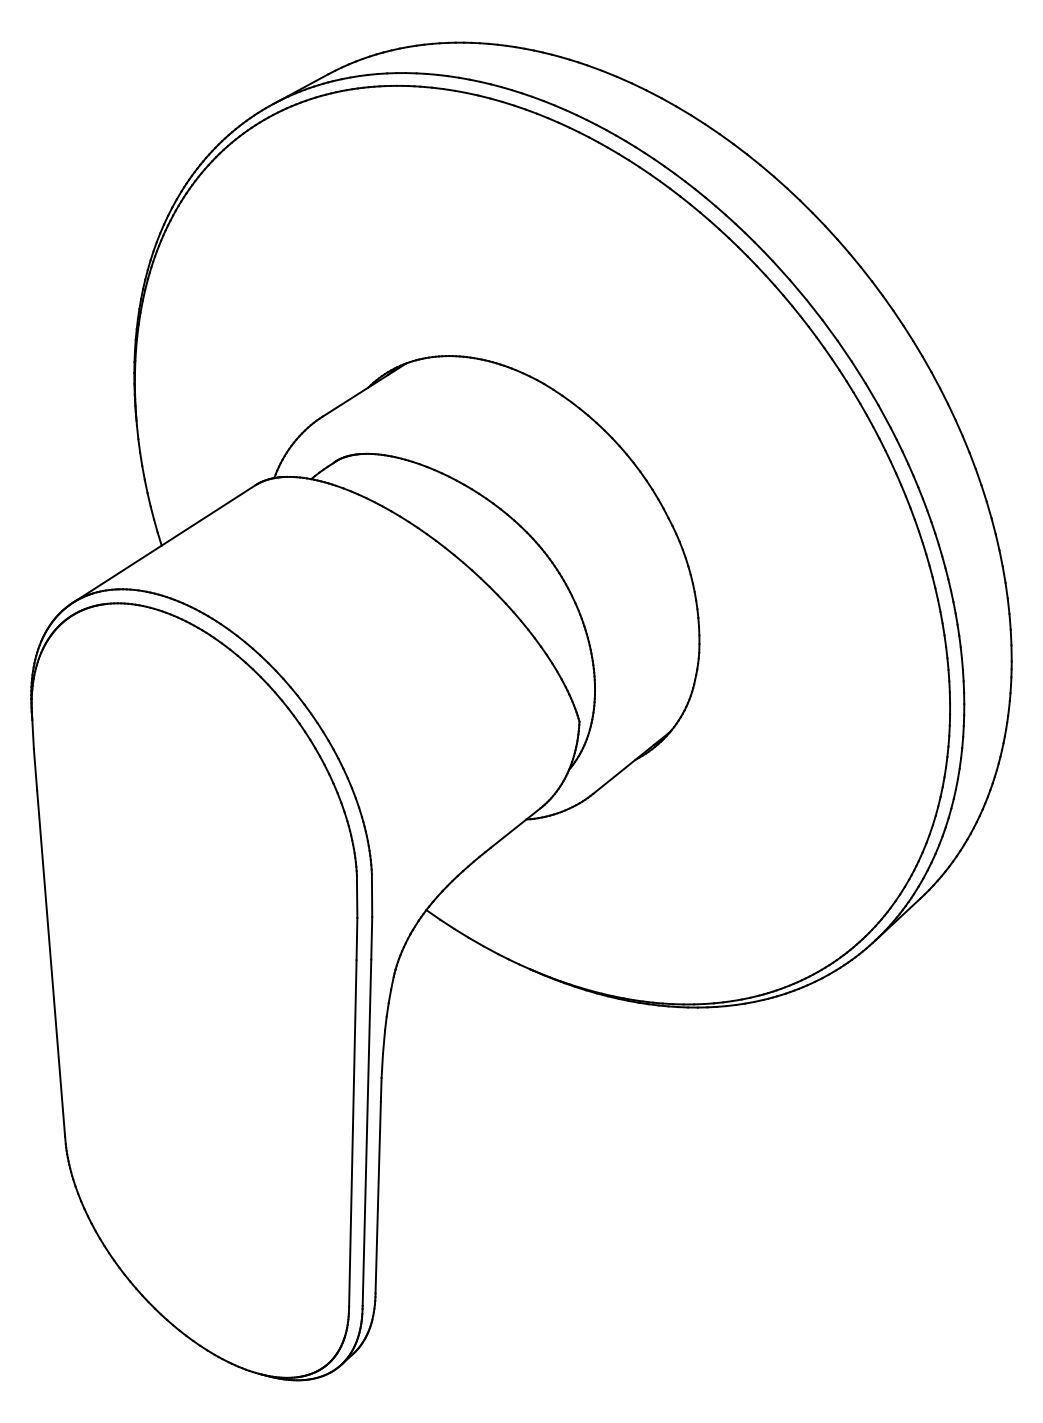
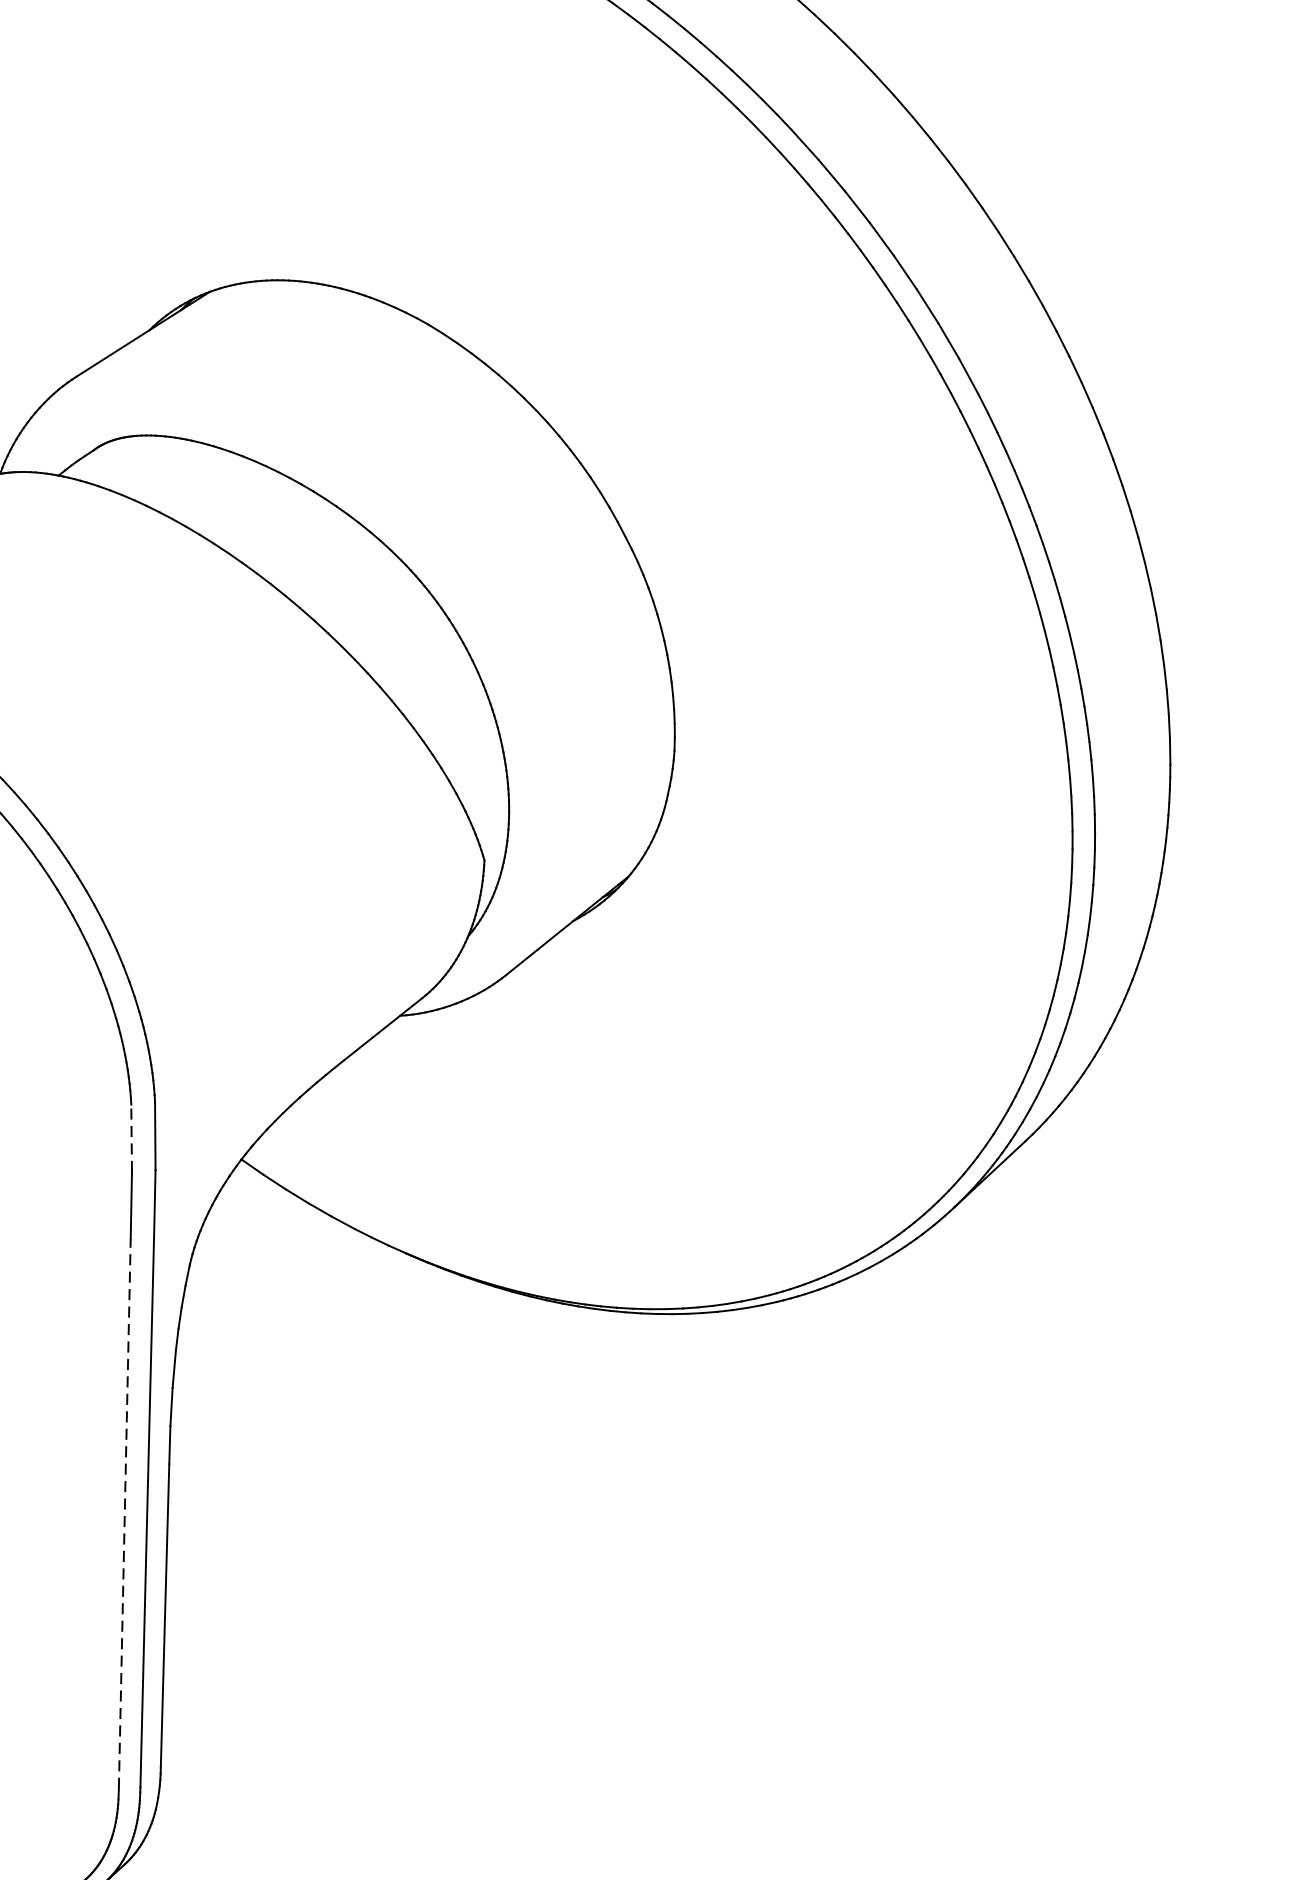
line: (357, 896) -> (132, 1137), solid -> dashed
line: (352, 1133) -> (124, 1513), solid -> dashed

